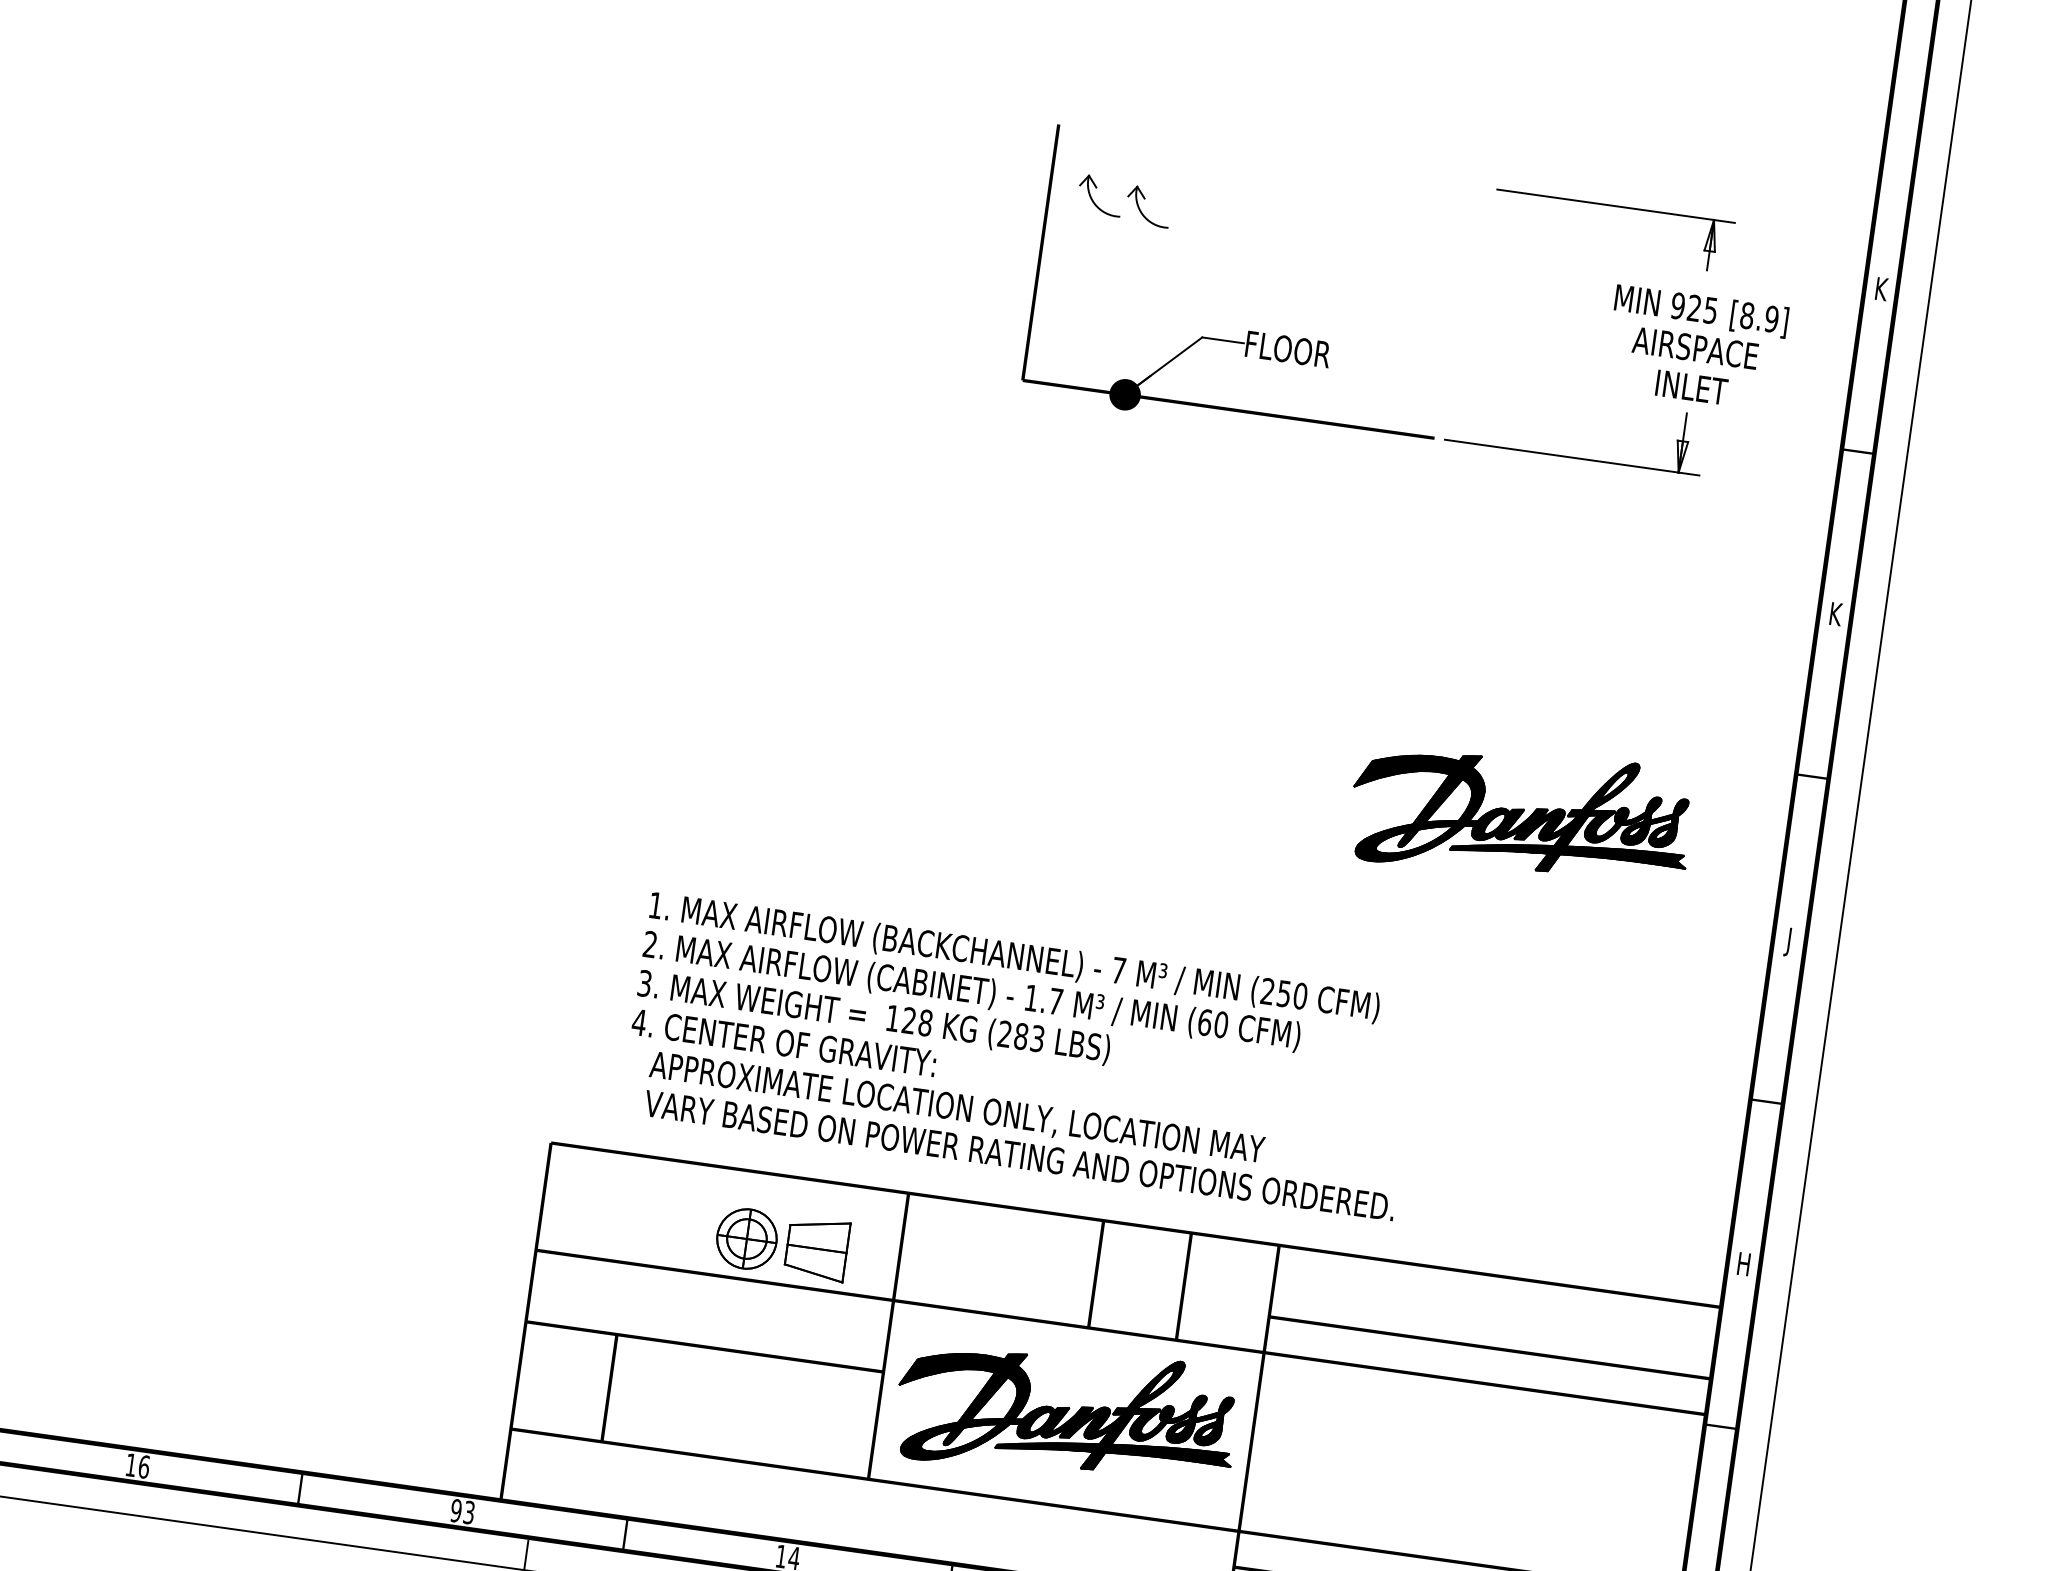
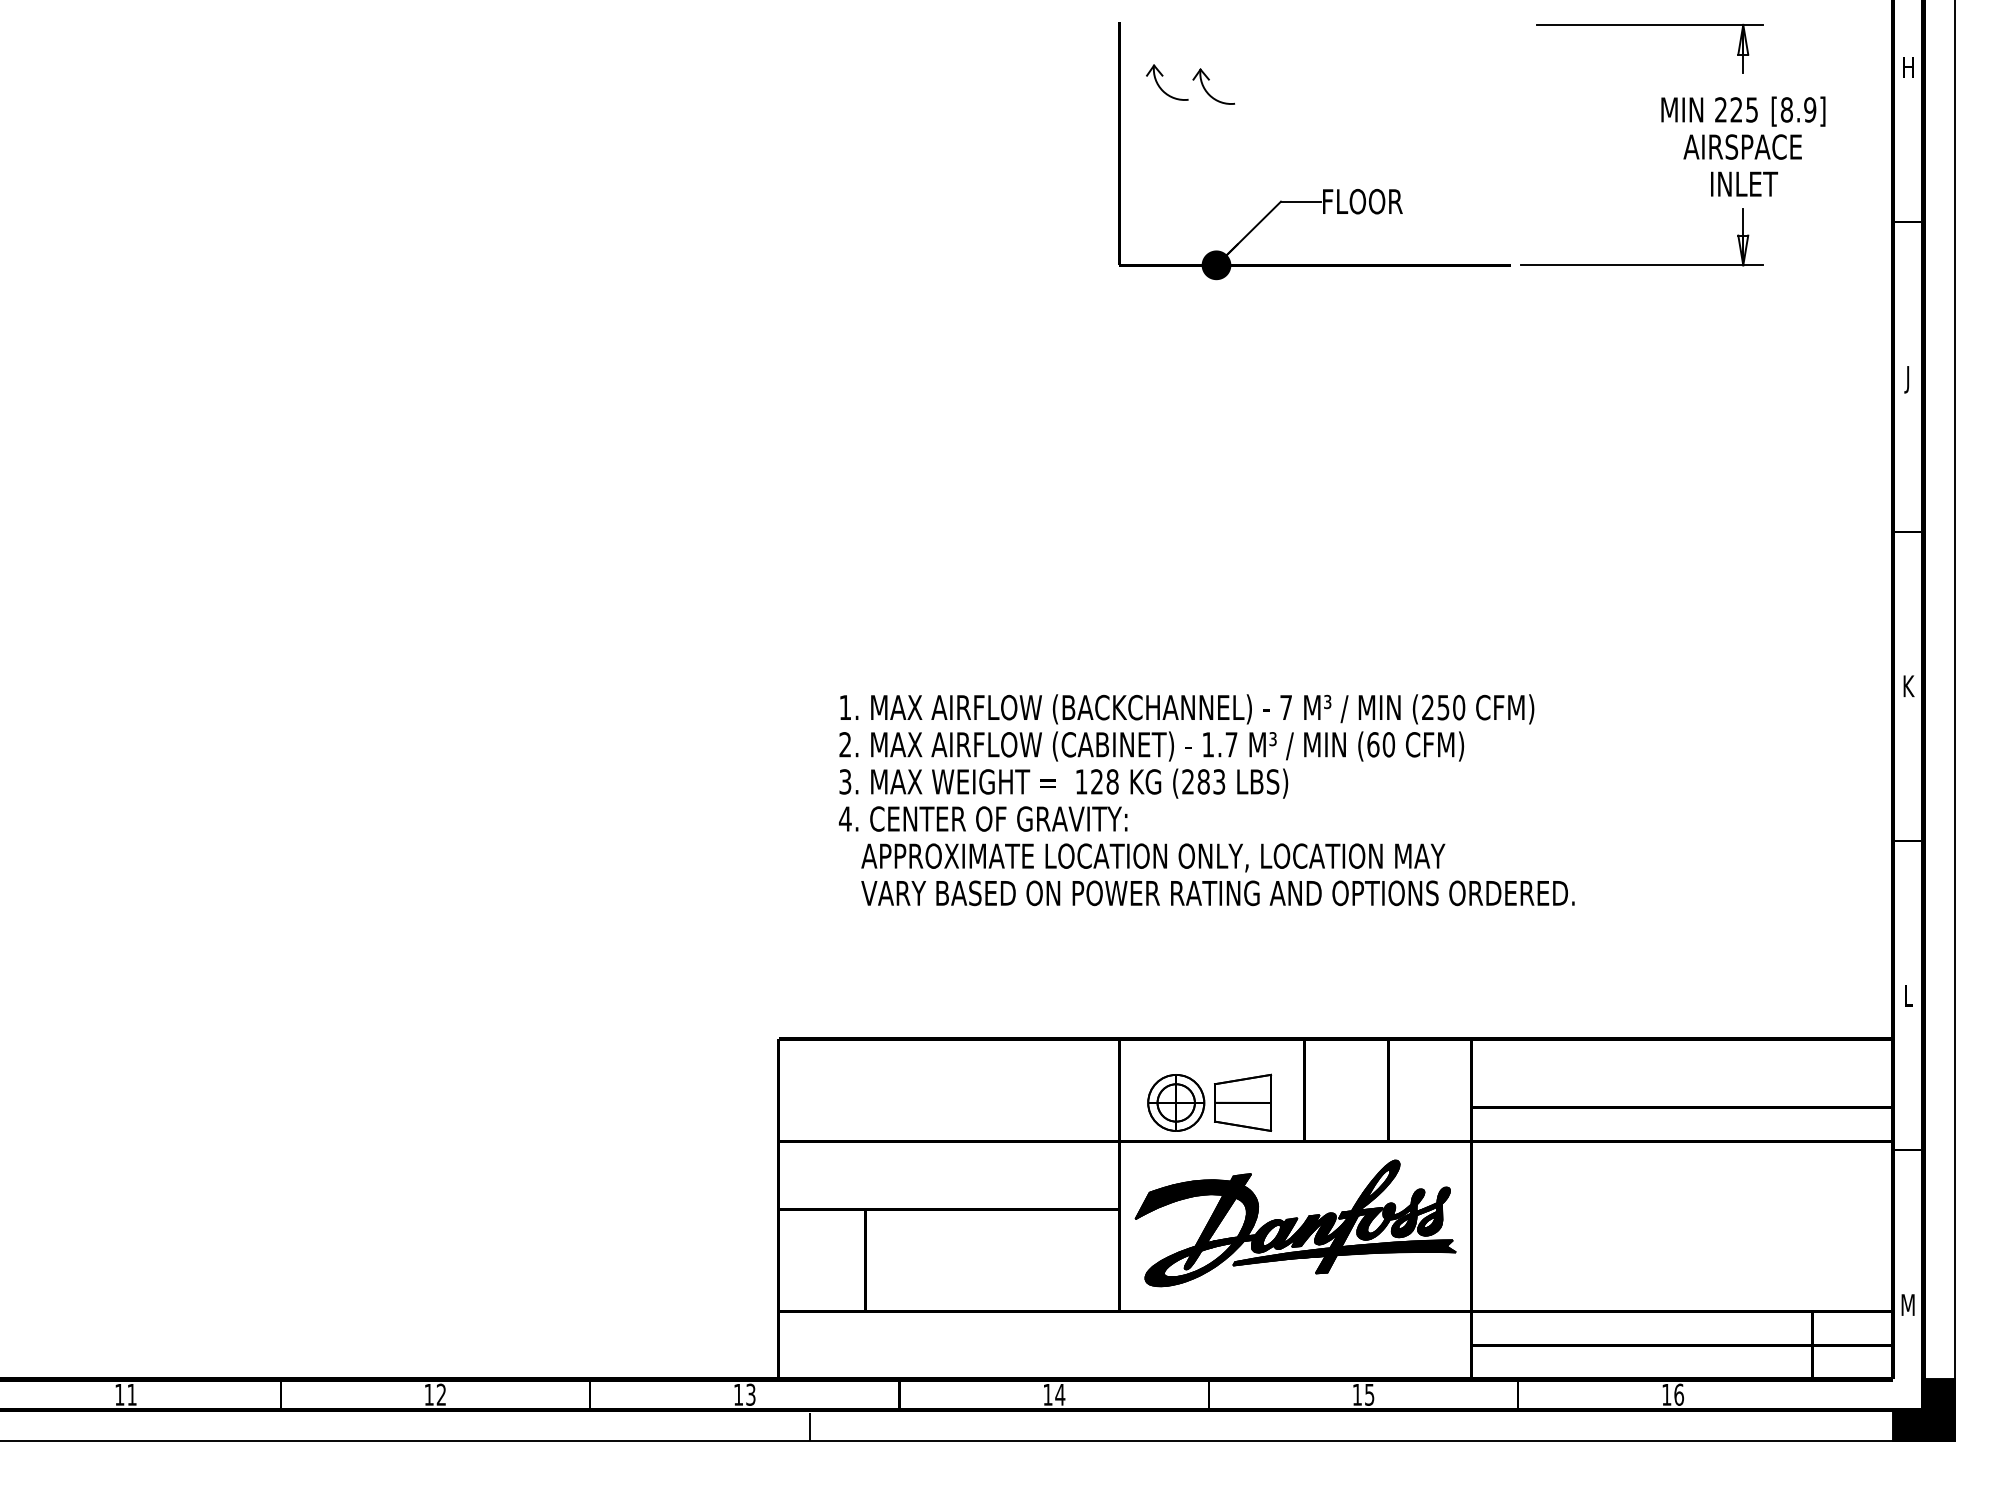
text: (1881, 289) -> (1908, 67), K -> H
text: (1677, 305) -> (1720, 109), 925 -> 225
text: (1835, 616) -> (1908, 379), K -> J
part: (1521, 814) -> (1641, 605), removed
text: (1789, 941) -> (1908, 688), J -> K
text: (1021, 1056) -> (1206, 800), moved
part: (781, 1243) -> (1209, 1102), moved
text: (1744, 1264) -> (1908, 995), H -> L
text: (144, 1466) -> (441, 1394), 16 -> 12
text: (456, 1510) -> (738, 1394), 93 -> 13

